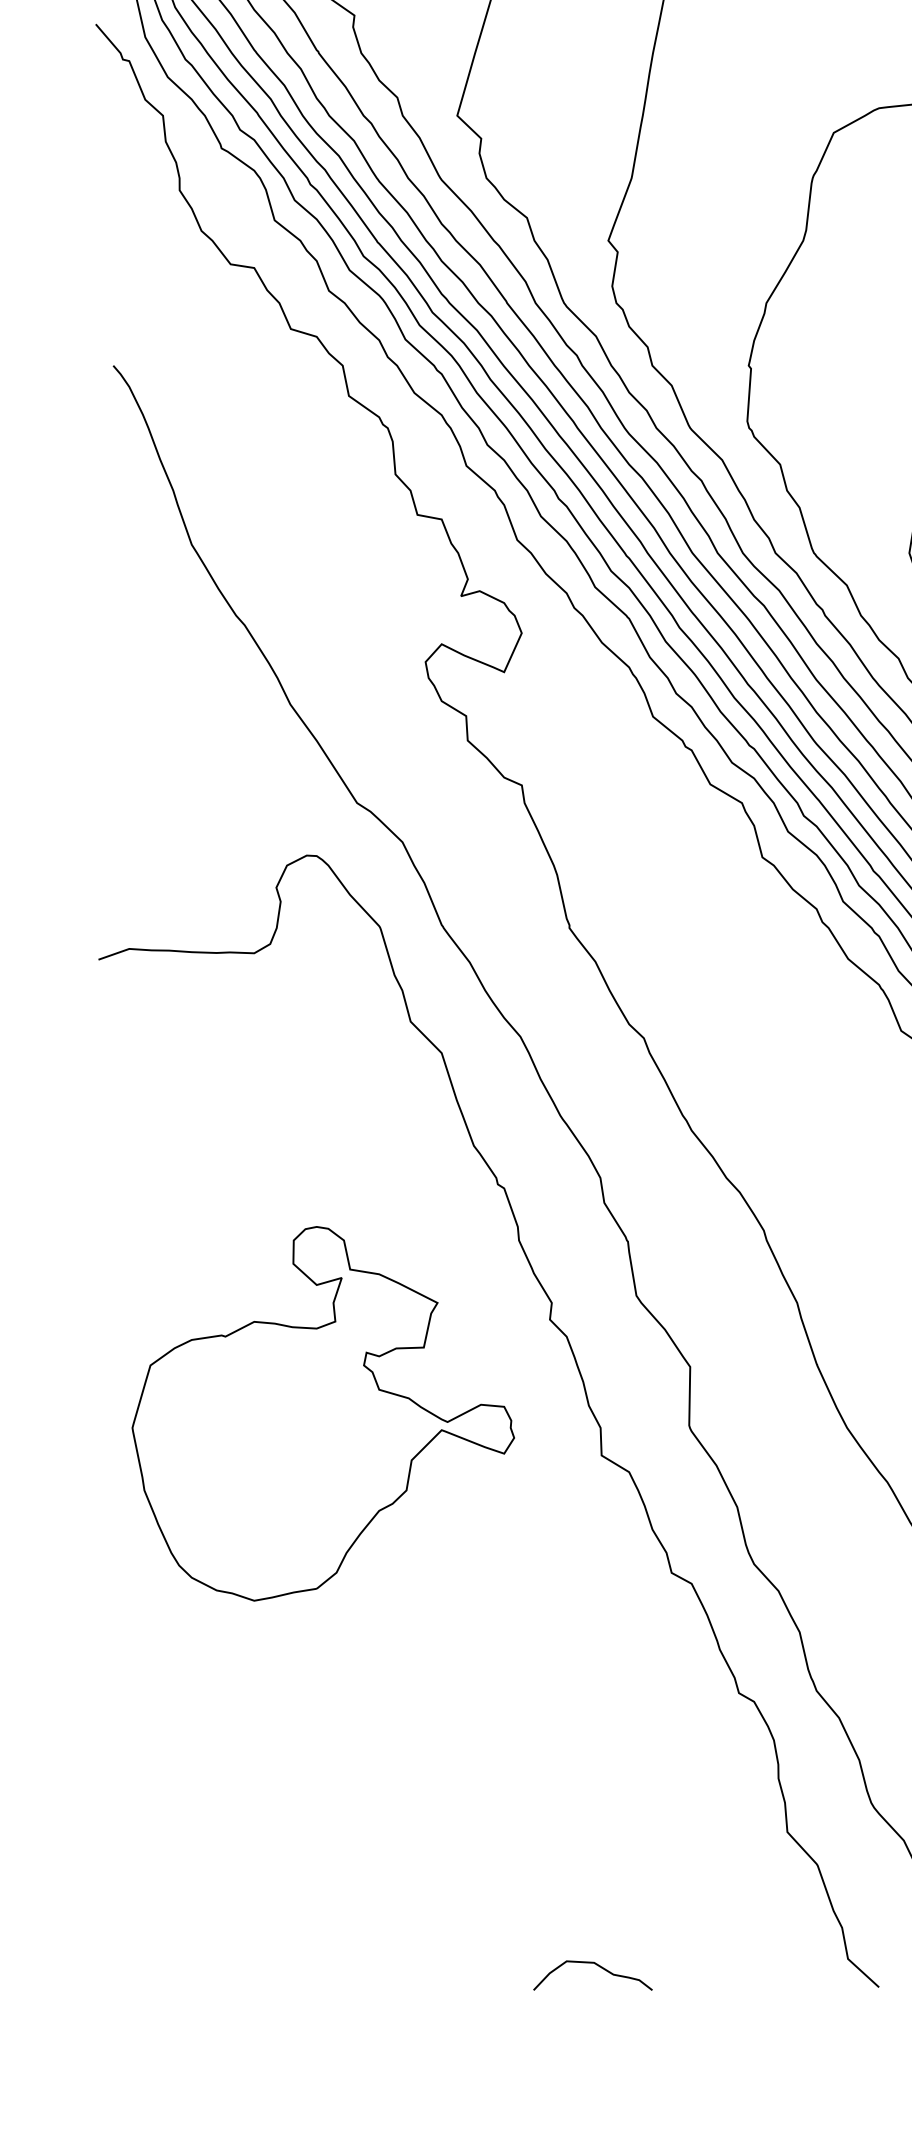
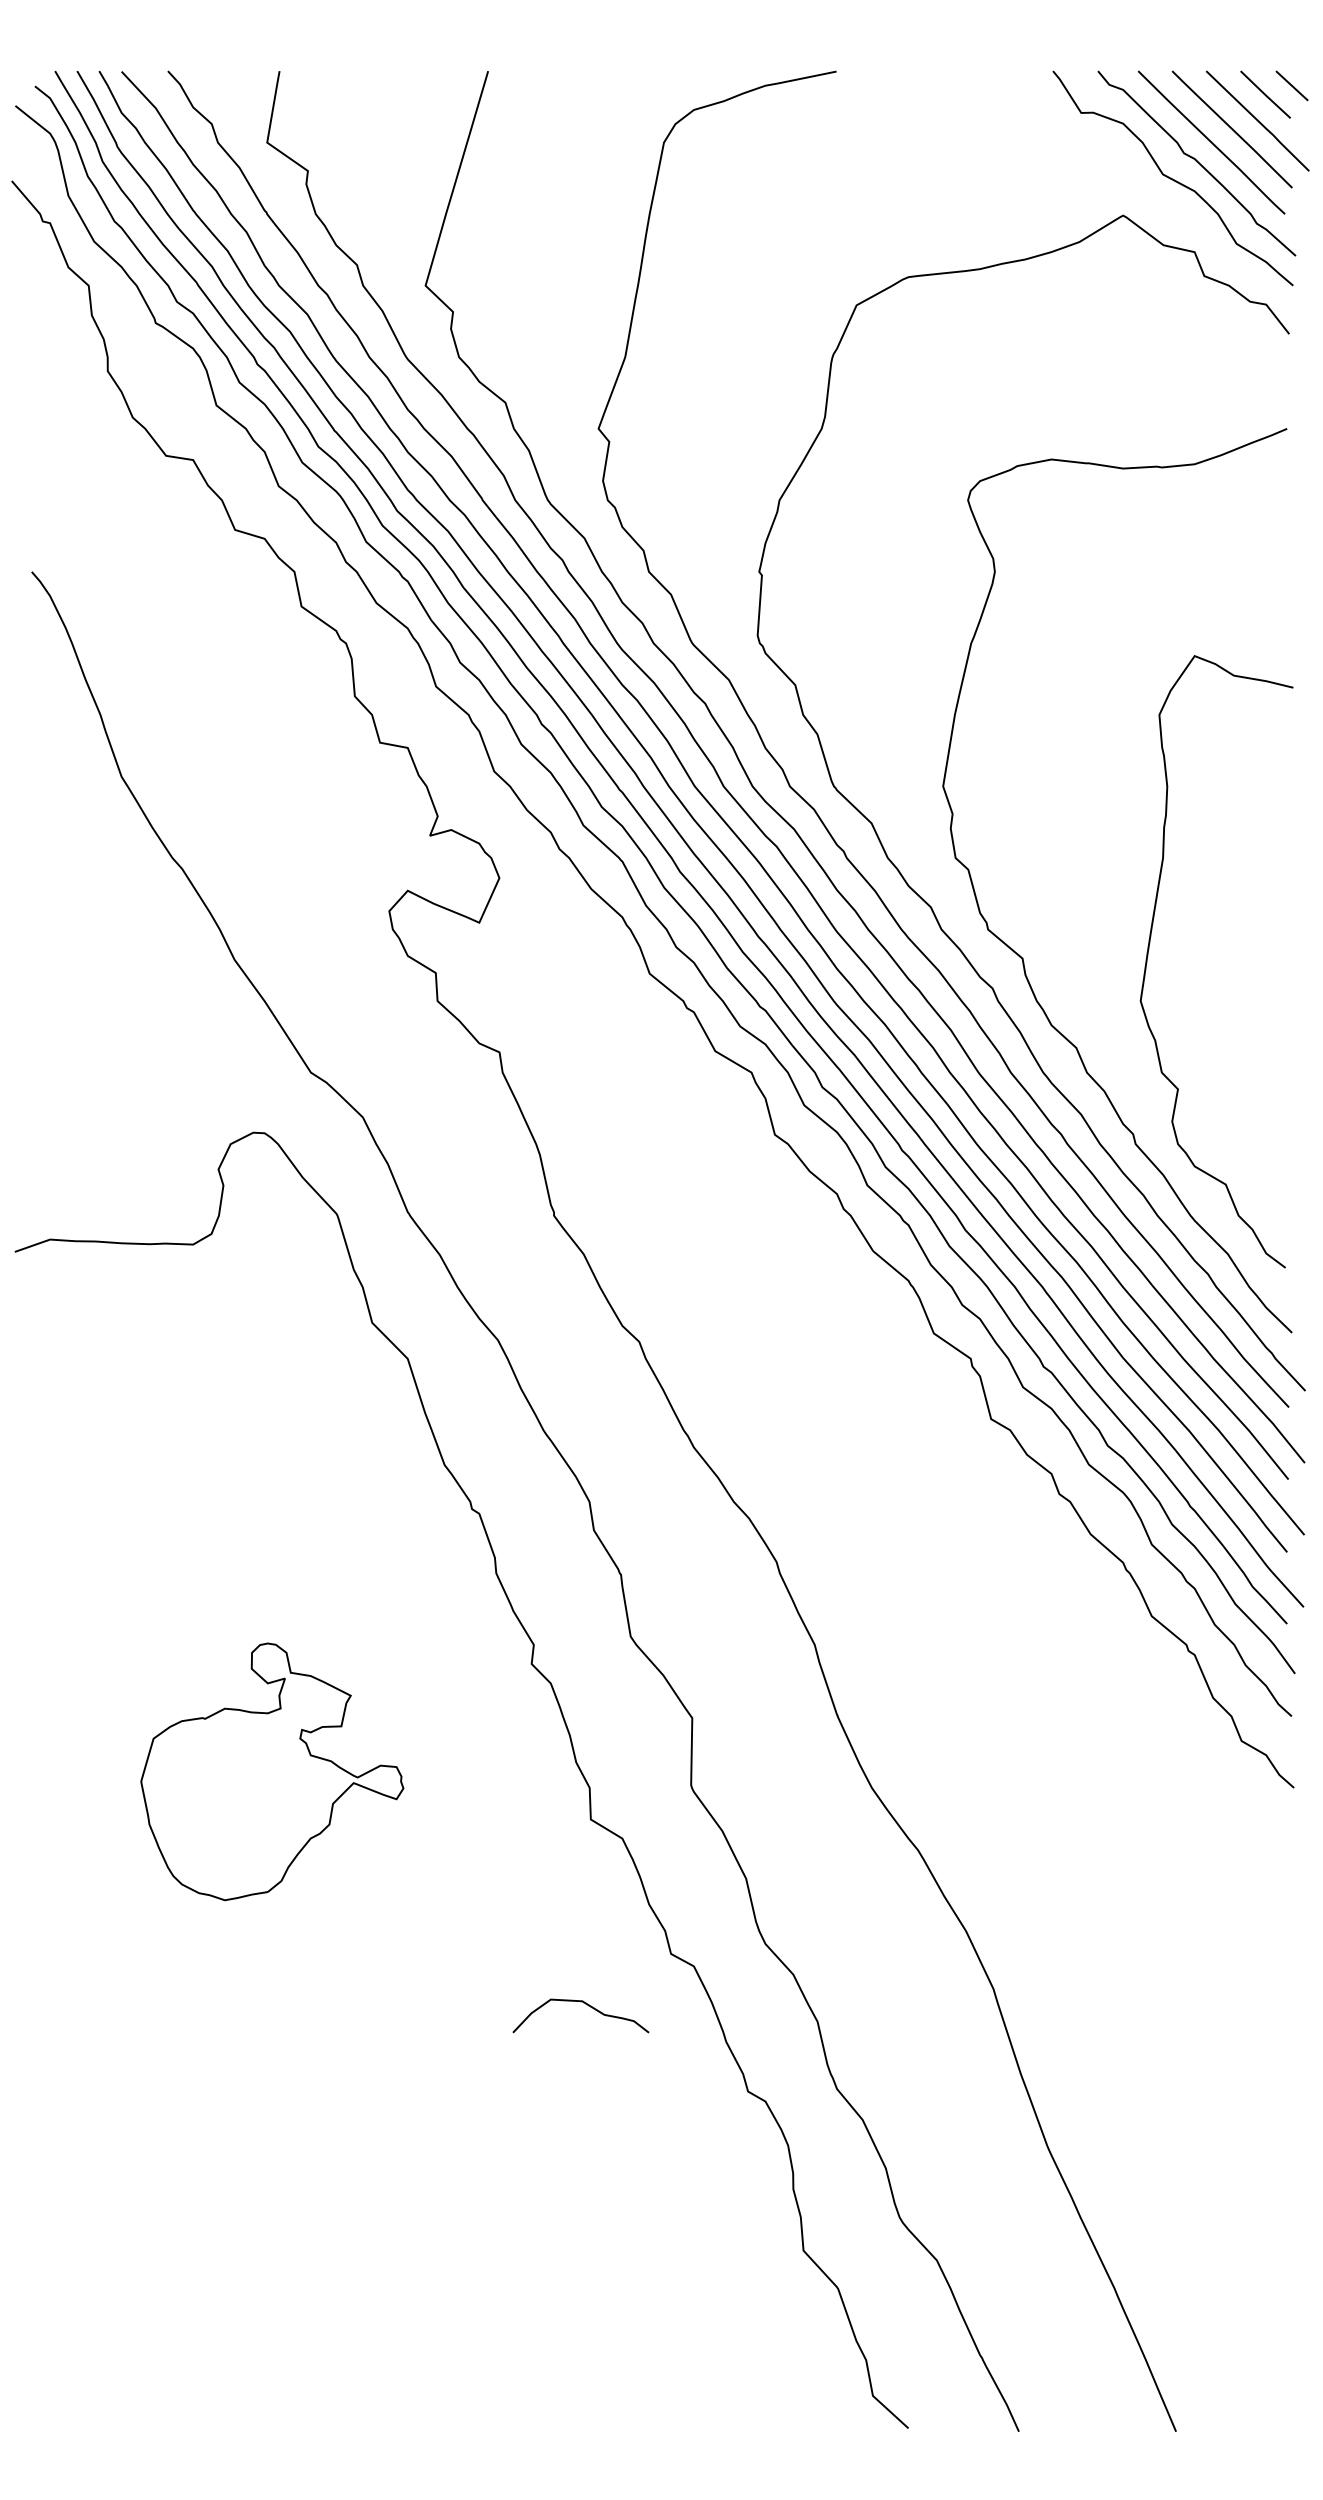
part: (323, 1413) -> (272, 1771), size x0.6
curve: (599, 1967) -> (588, 2006), moved

